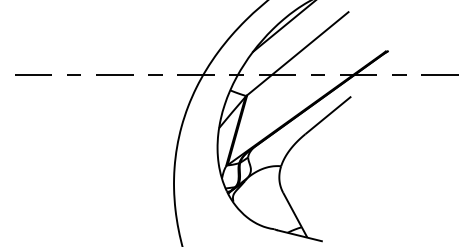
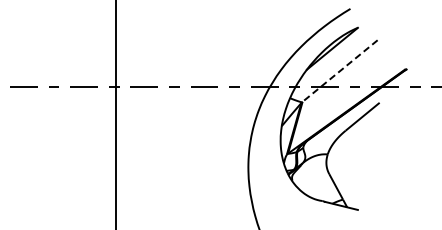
line: (298, 54) -> (340, 71), solid -> dashed

